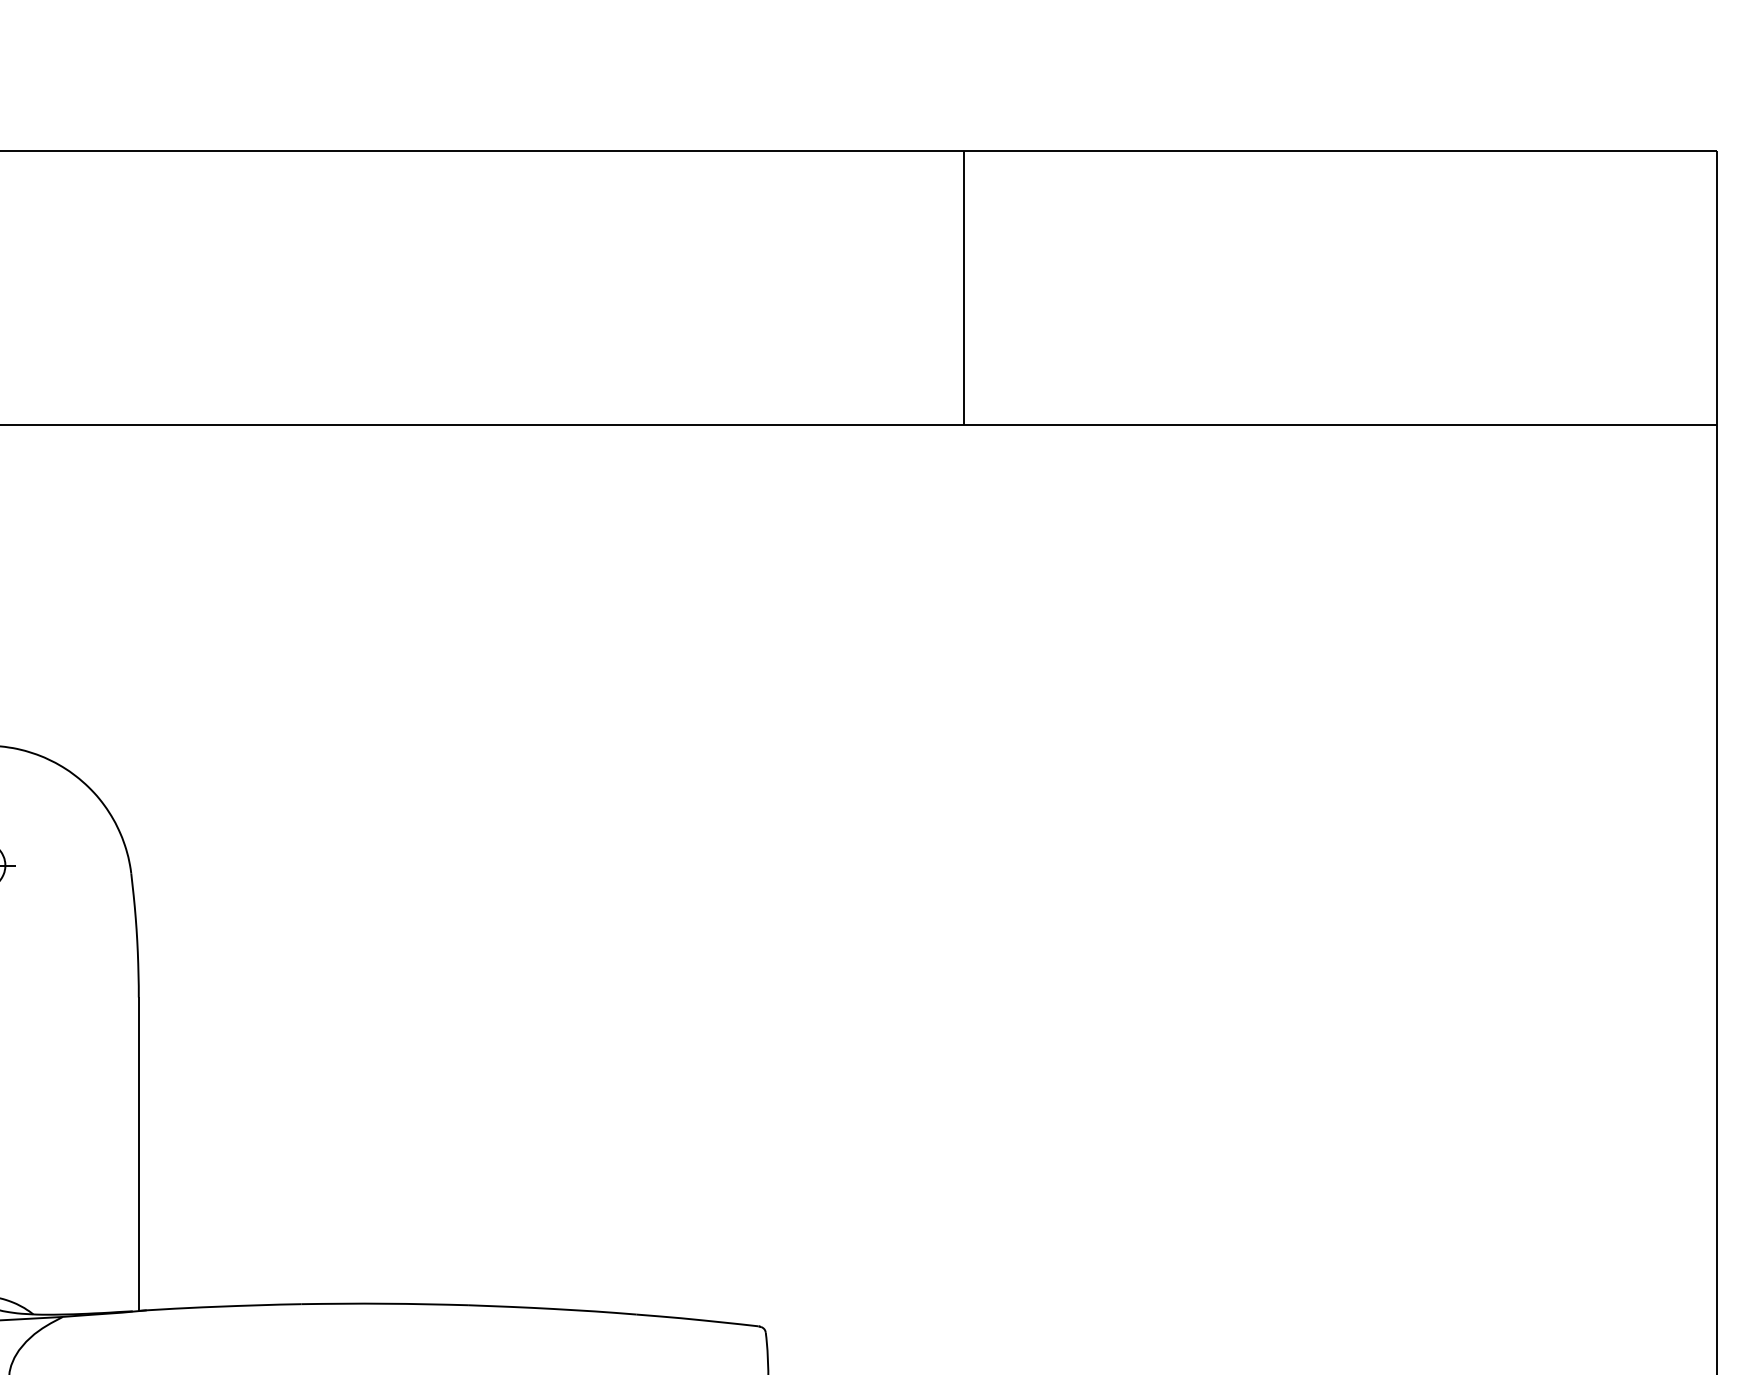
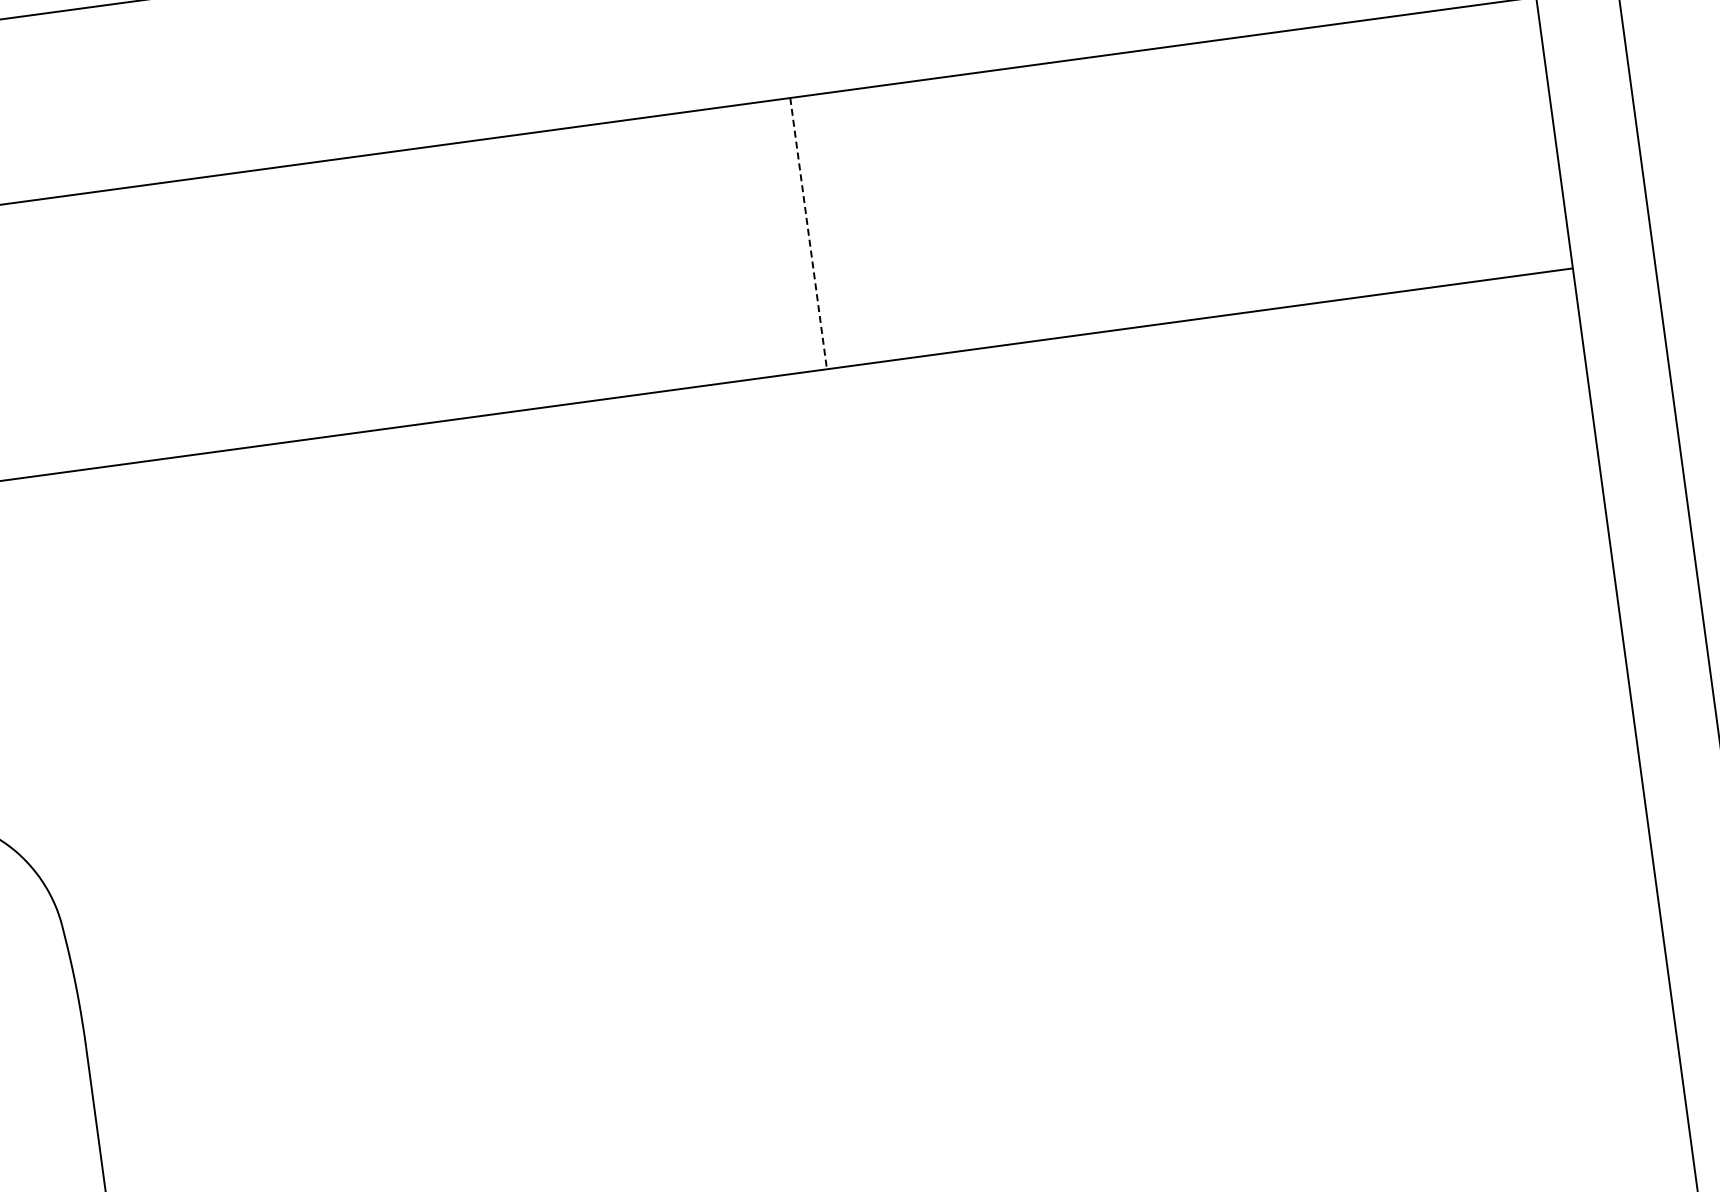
line: (963, 288) -> (808, 234), solid -> dashed

